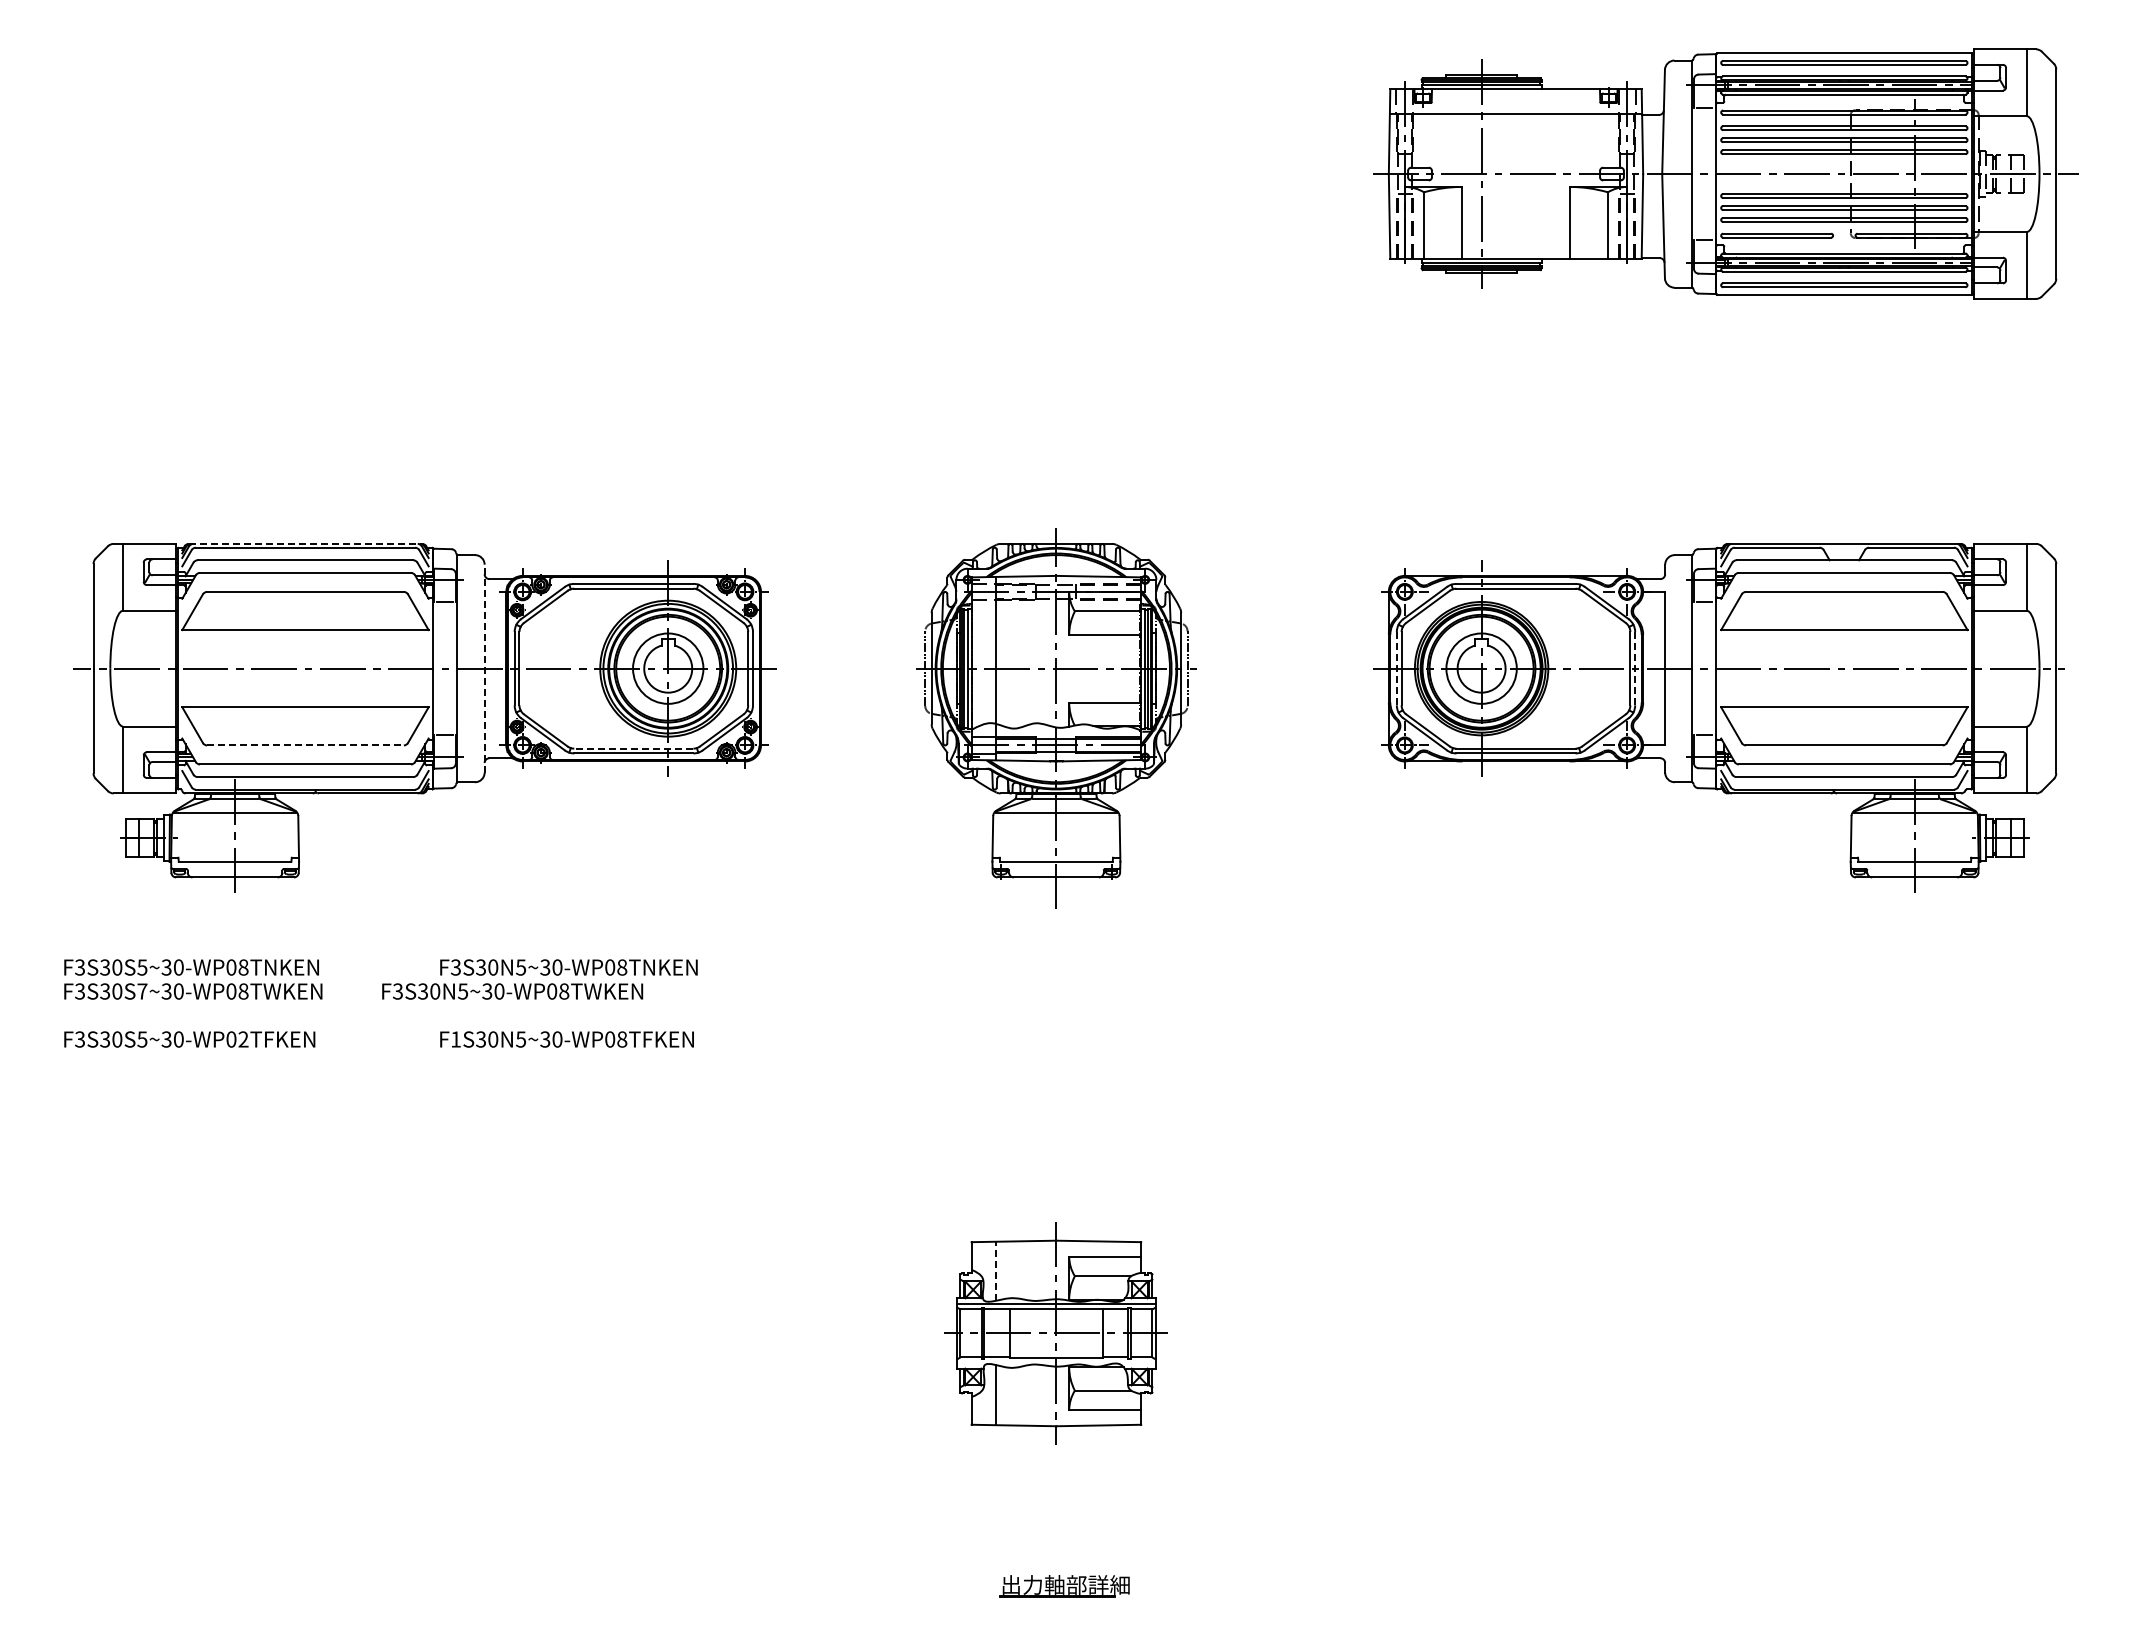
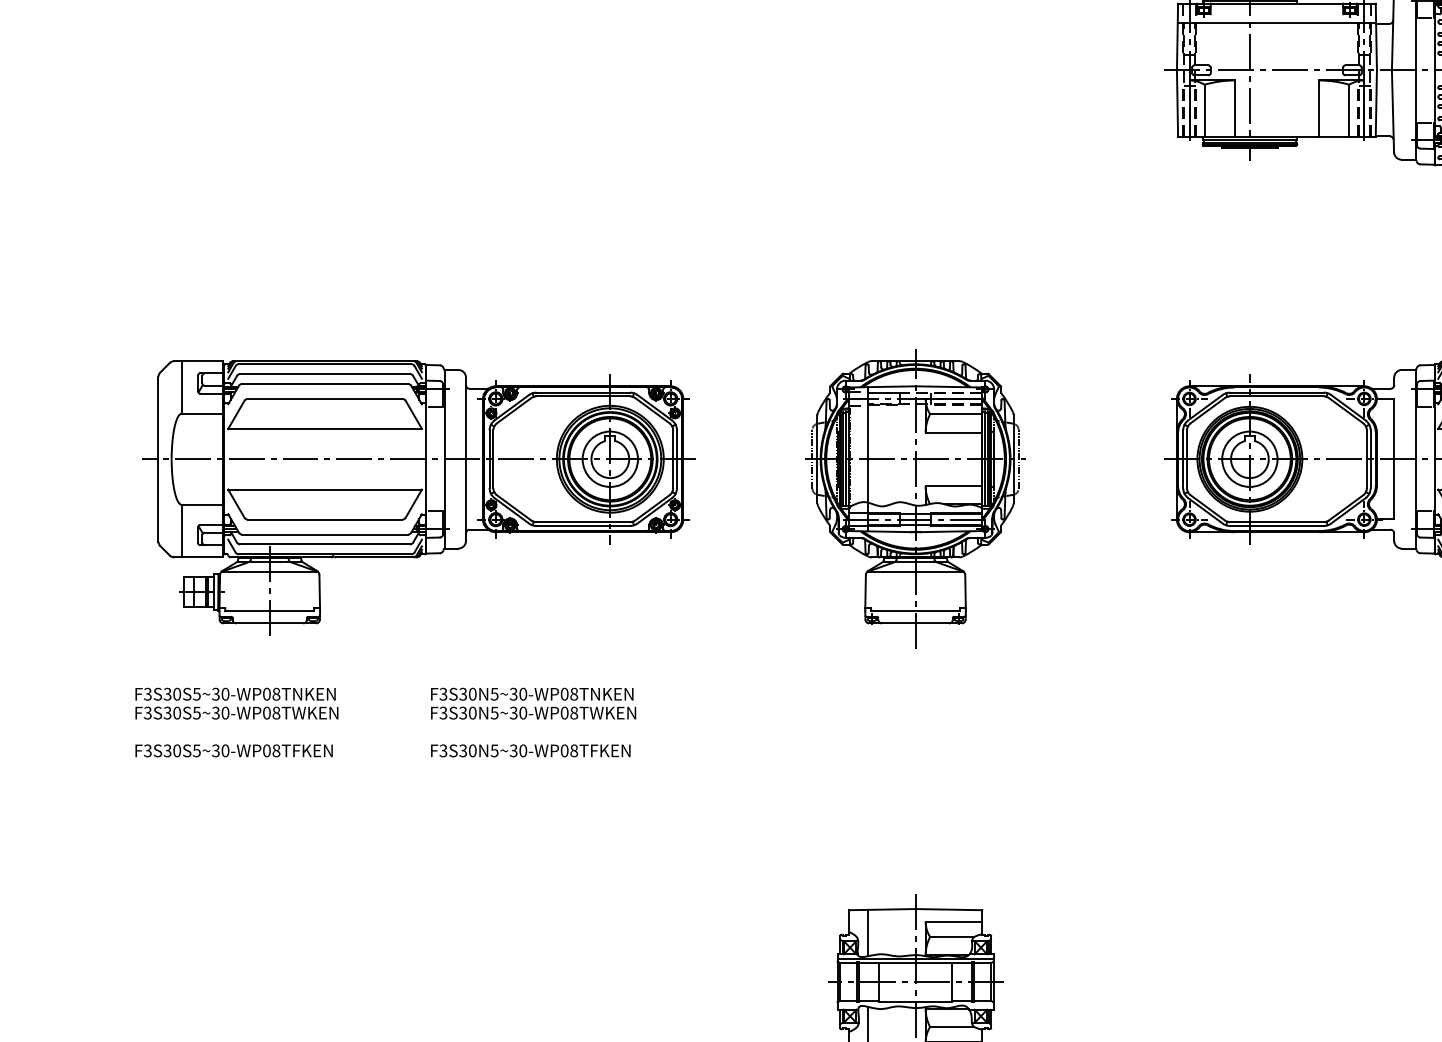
line: (305, 543) -> (325, 360), dashed -> solid
line: (484, 668) -> (465, 459), dashed -> solid
line: (1396, 668) -> (1182, 459), dashed -> solid
line: (1635, 668) -> (1370, 459), dashed -> solid
line: (305, 745) -> (325, 519), dashed -> solid
line: (633, 748) -> (583, 522), dashed -> solid
text: (142, 991) -> (196, 713), F3S30S7~30-WP08TWKEN -> F3S30S5~30-WP08TWKEN
text: (512, 991) -> (533, 713), moved
text: (243, 1039) -> (276, 750), F3S30S5~30-WP02TFKEN -> F3S30S5~30-WP08TFKEN
text: (455, 1039) -> (443, 750), F1S30N5~30-WP08TFKEN -> F3S30N5~30-WP08TFKEN
line: (996, 1270) -> (868, 932), dashed -> solid

